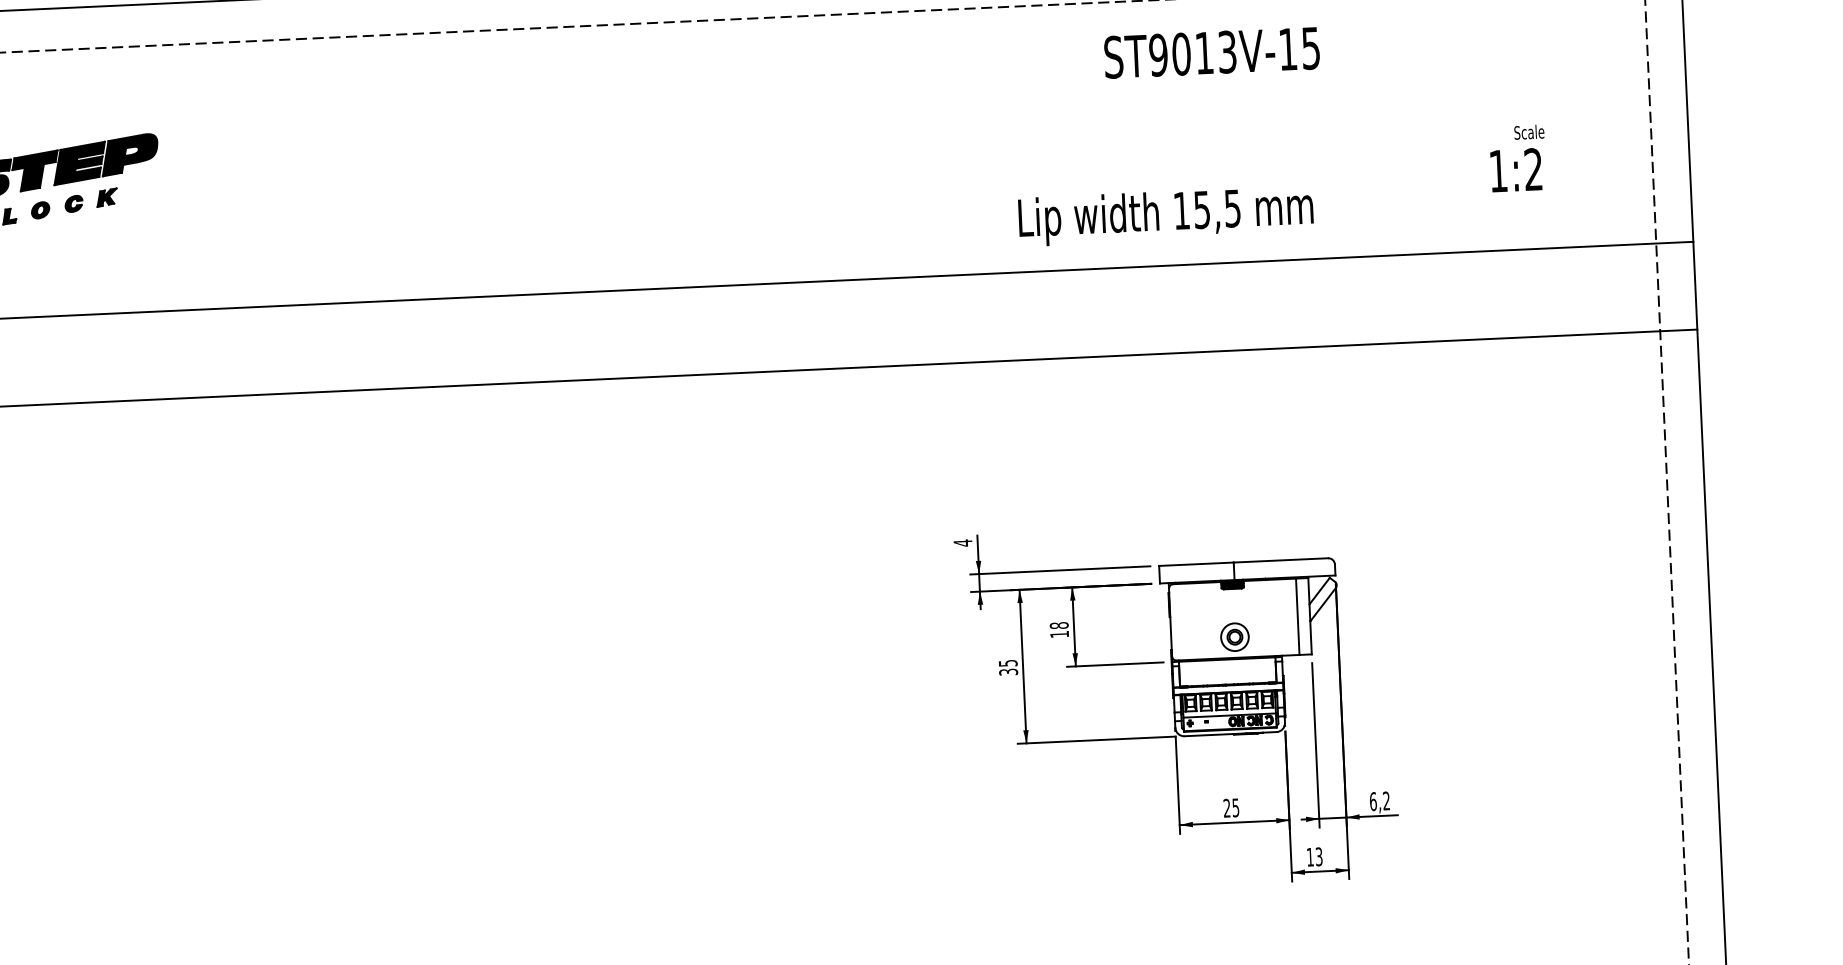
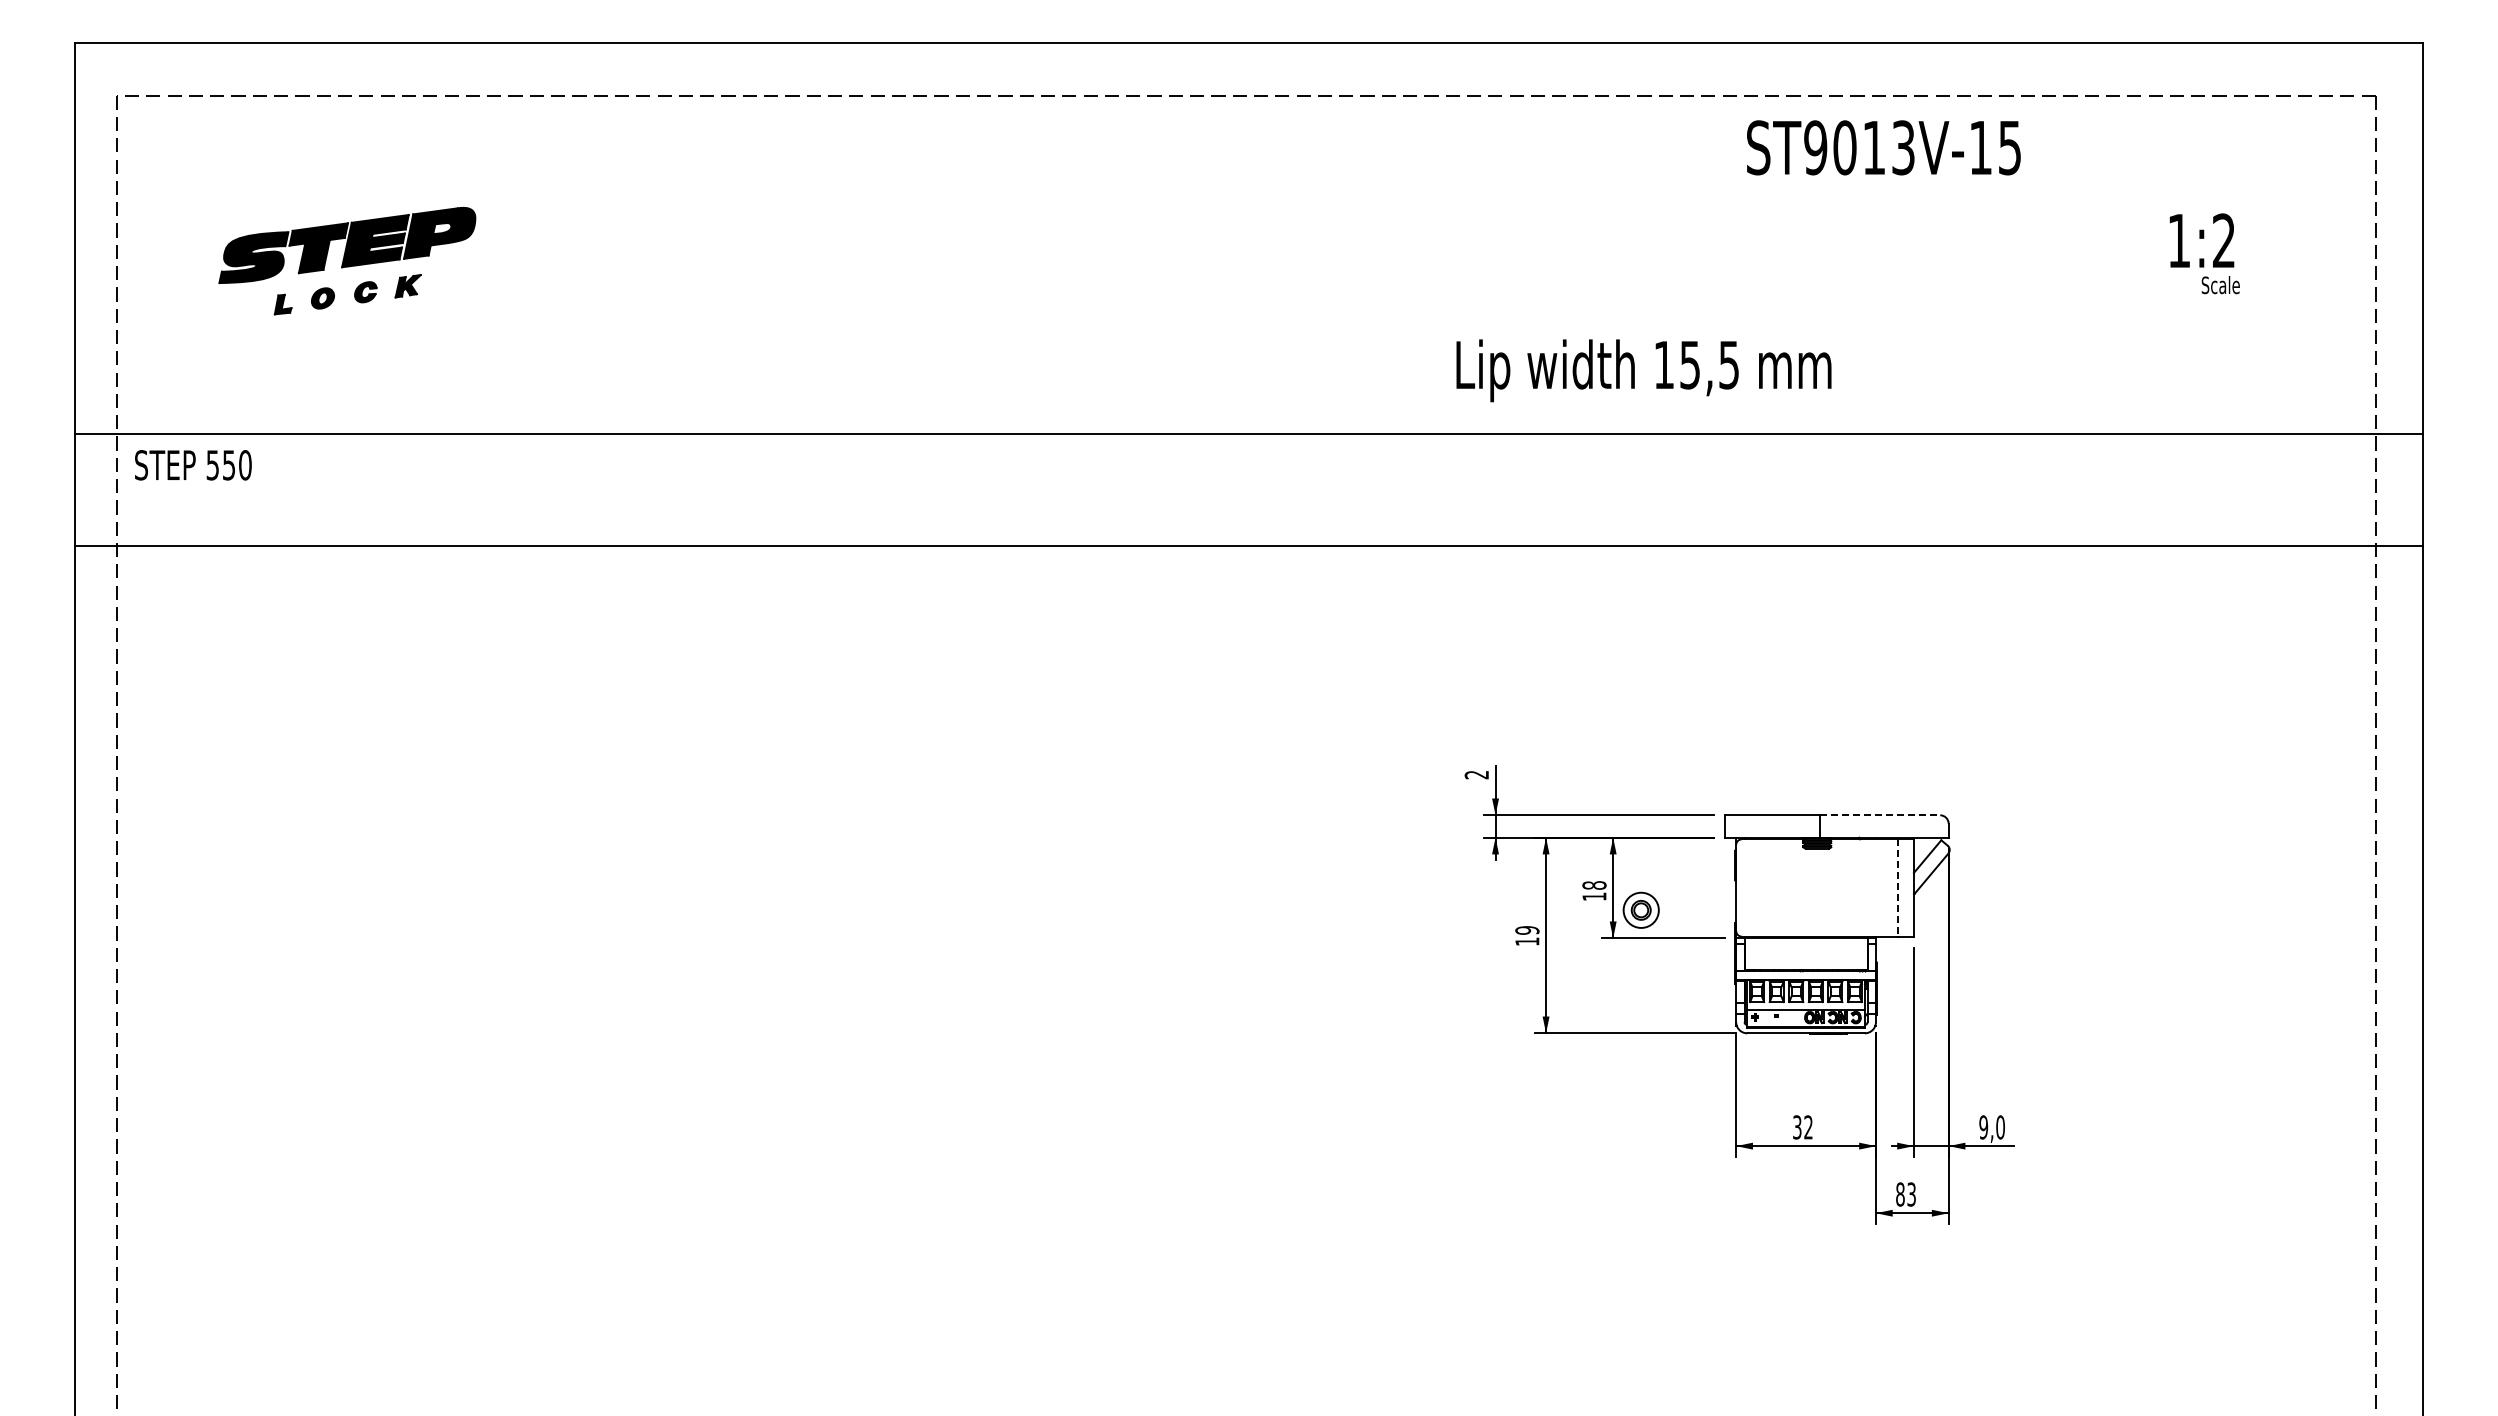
text: (1211, 52) -> (1883, 147), moved
text: (1515, 170) -> (2201, 240), moved
text: (1165, 215) -> (1643, 370), moved
text: (962, 542) -> (1476, 774), 4 -> 2
line: (1281, 560) -> (1880, 815), solid -> dashed
line: (1297, 616) -> (1898, 887), solid -> dashed
part: (1234, 636) -> (1640, 909), moved
text: (1008, 667) -> (1527, 935), 35 -> 19
text: (1379, 801) -> (1991, 1127), 6,2 -> 9,0
text: (1231, 808) -> (1802, 1127), 25 -> 32
text: (1310, 857) -> (1900, 1194), 13 -> 83

